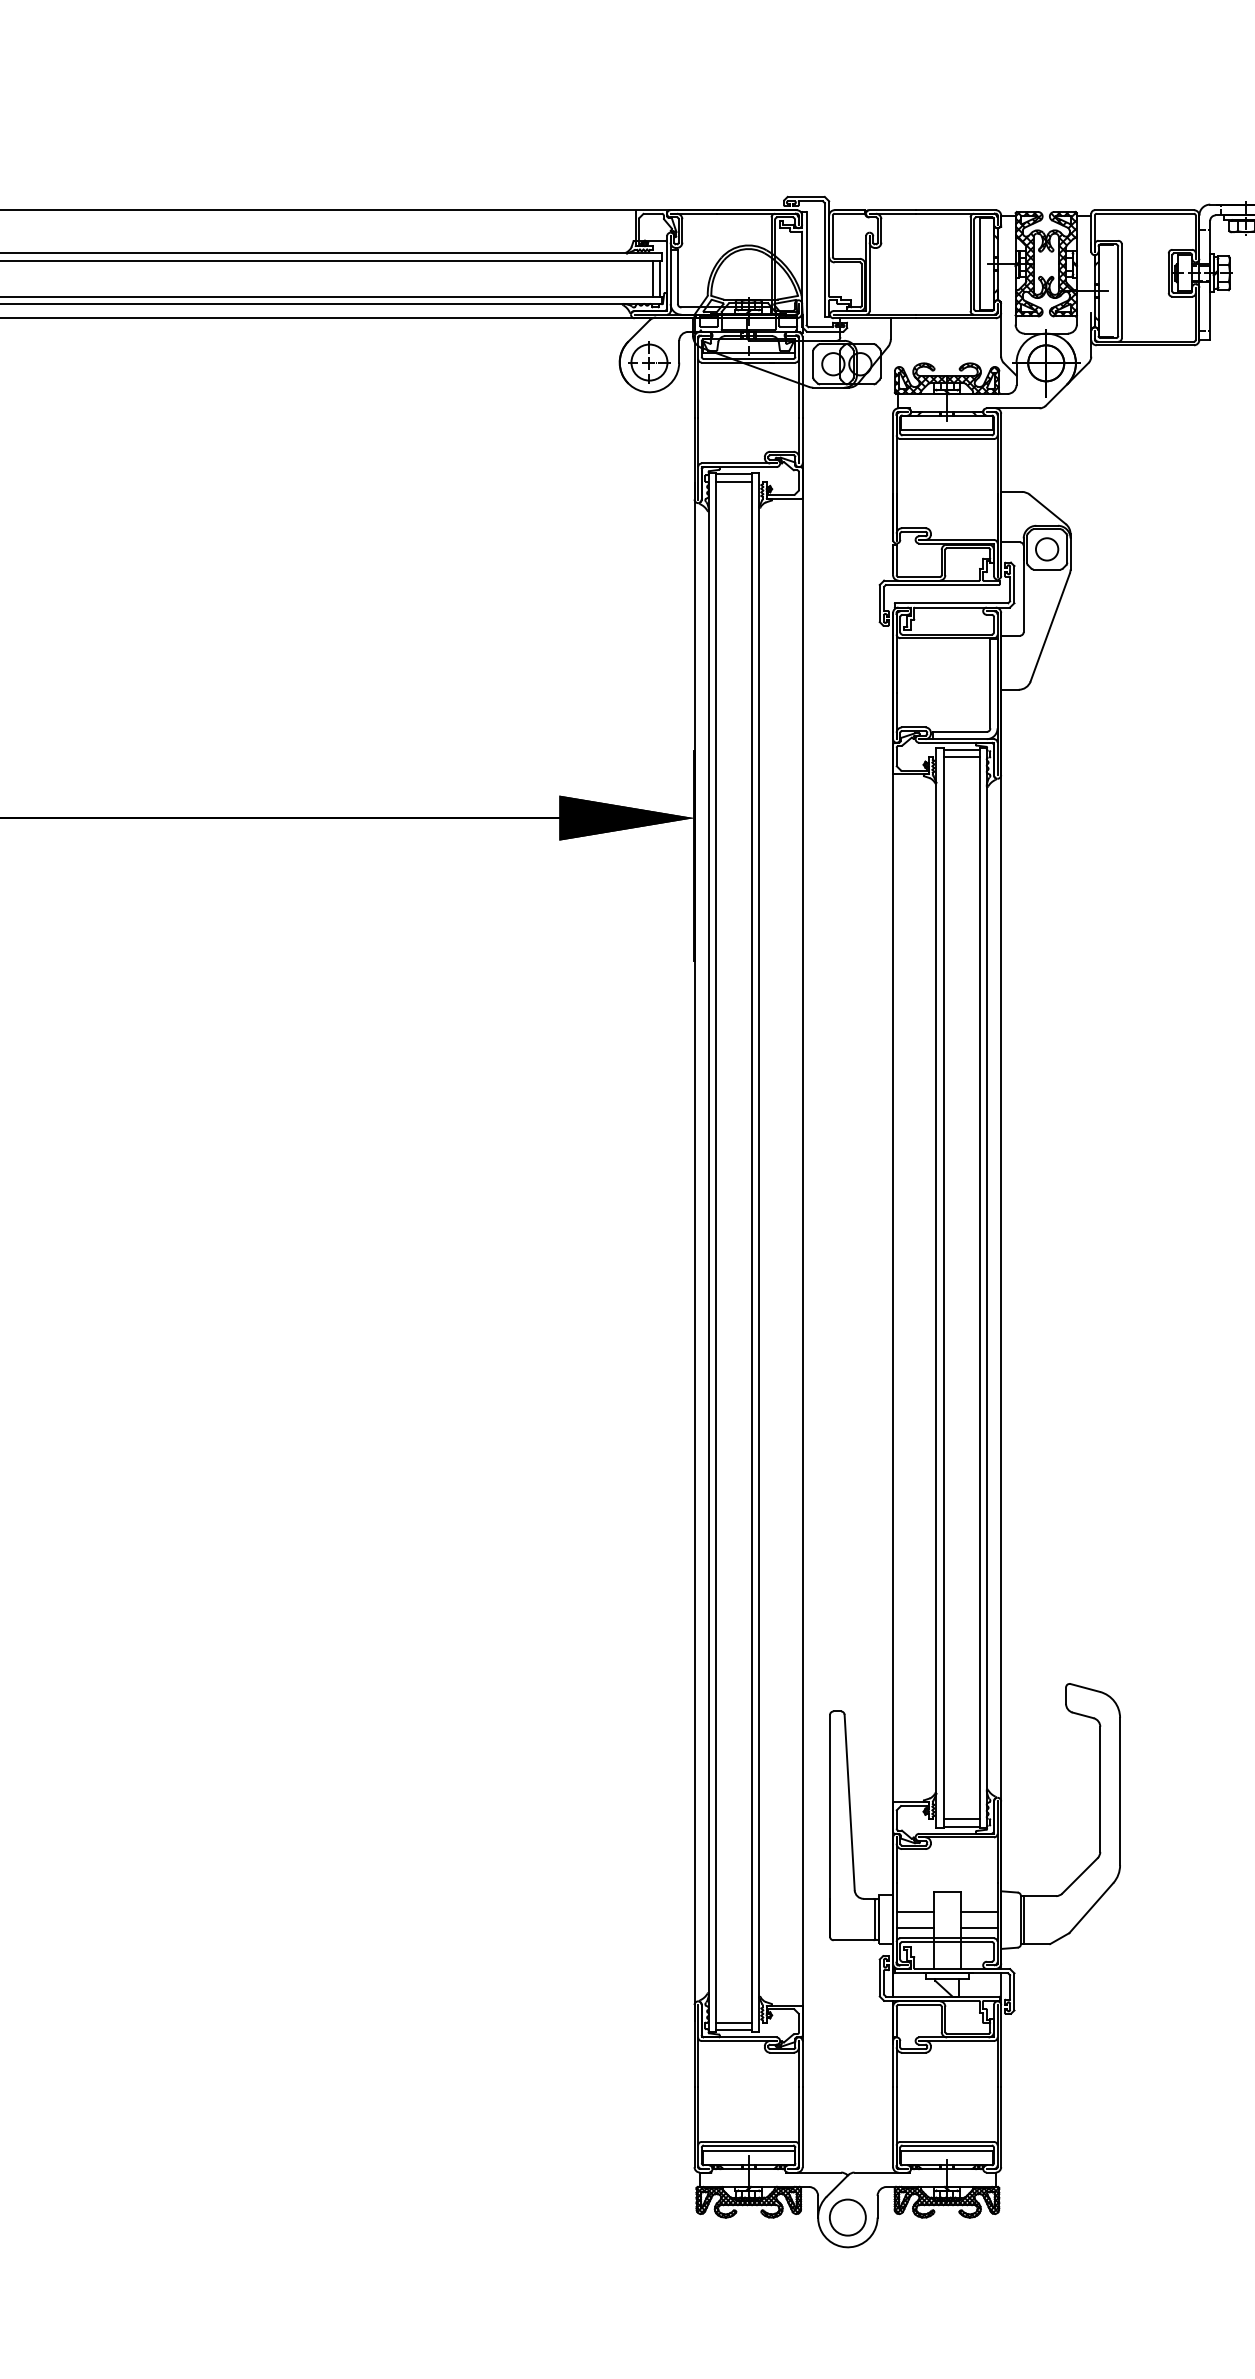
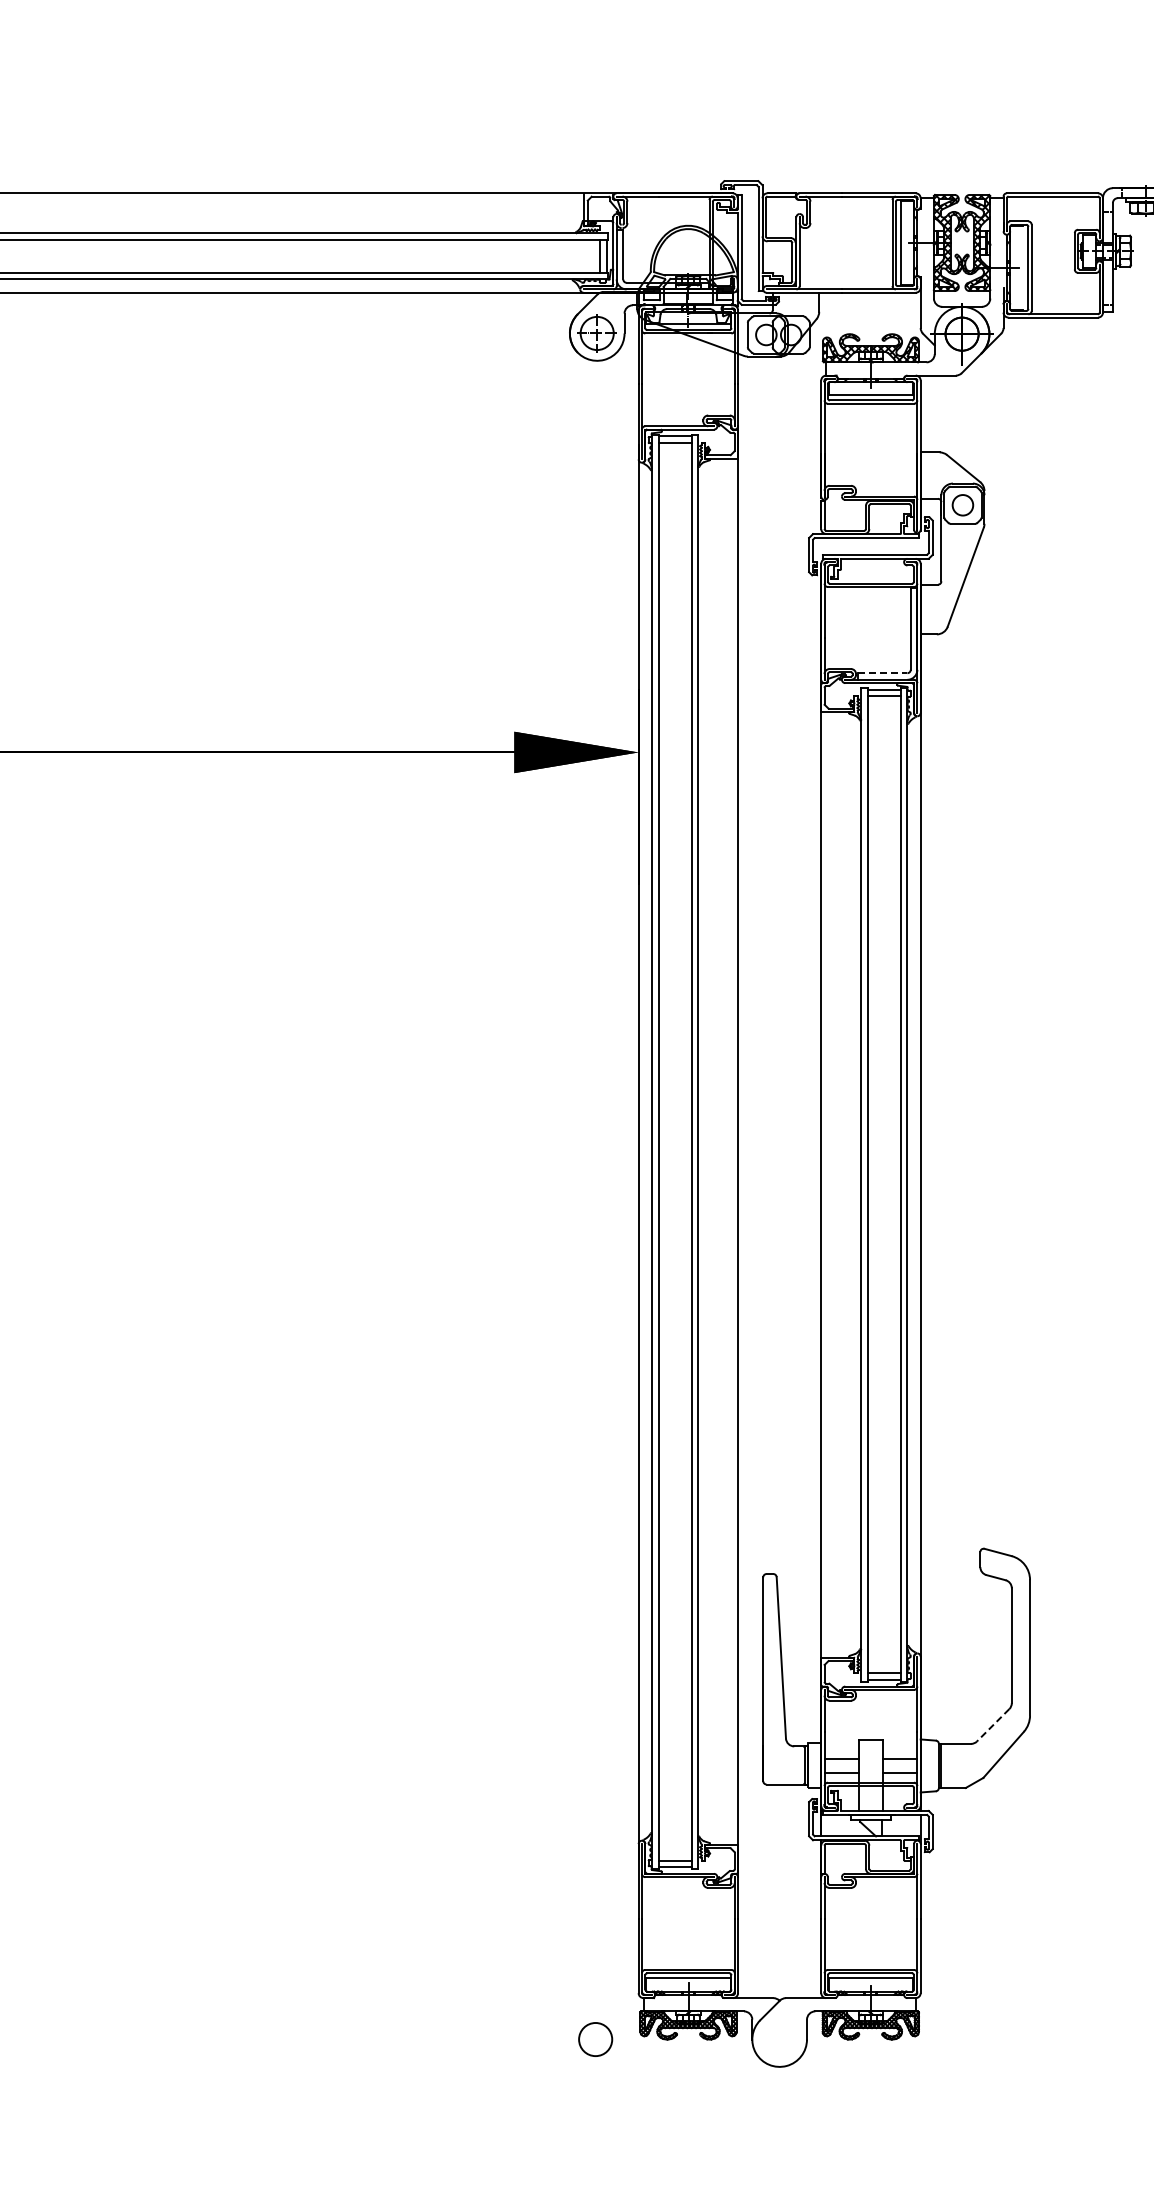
line: (959, 732) -> (882, 673), solid -> dashed
line: (1080, 1876) -> (993, 1725), solid -> dashed
circle: (847, 2217) -> (595, 2039), moved

